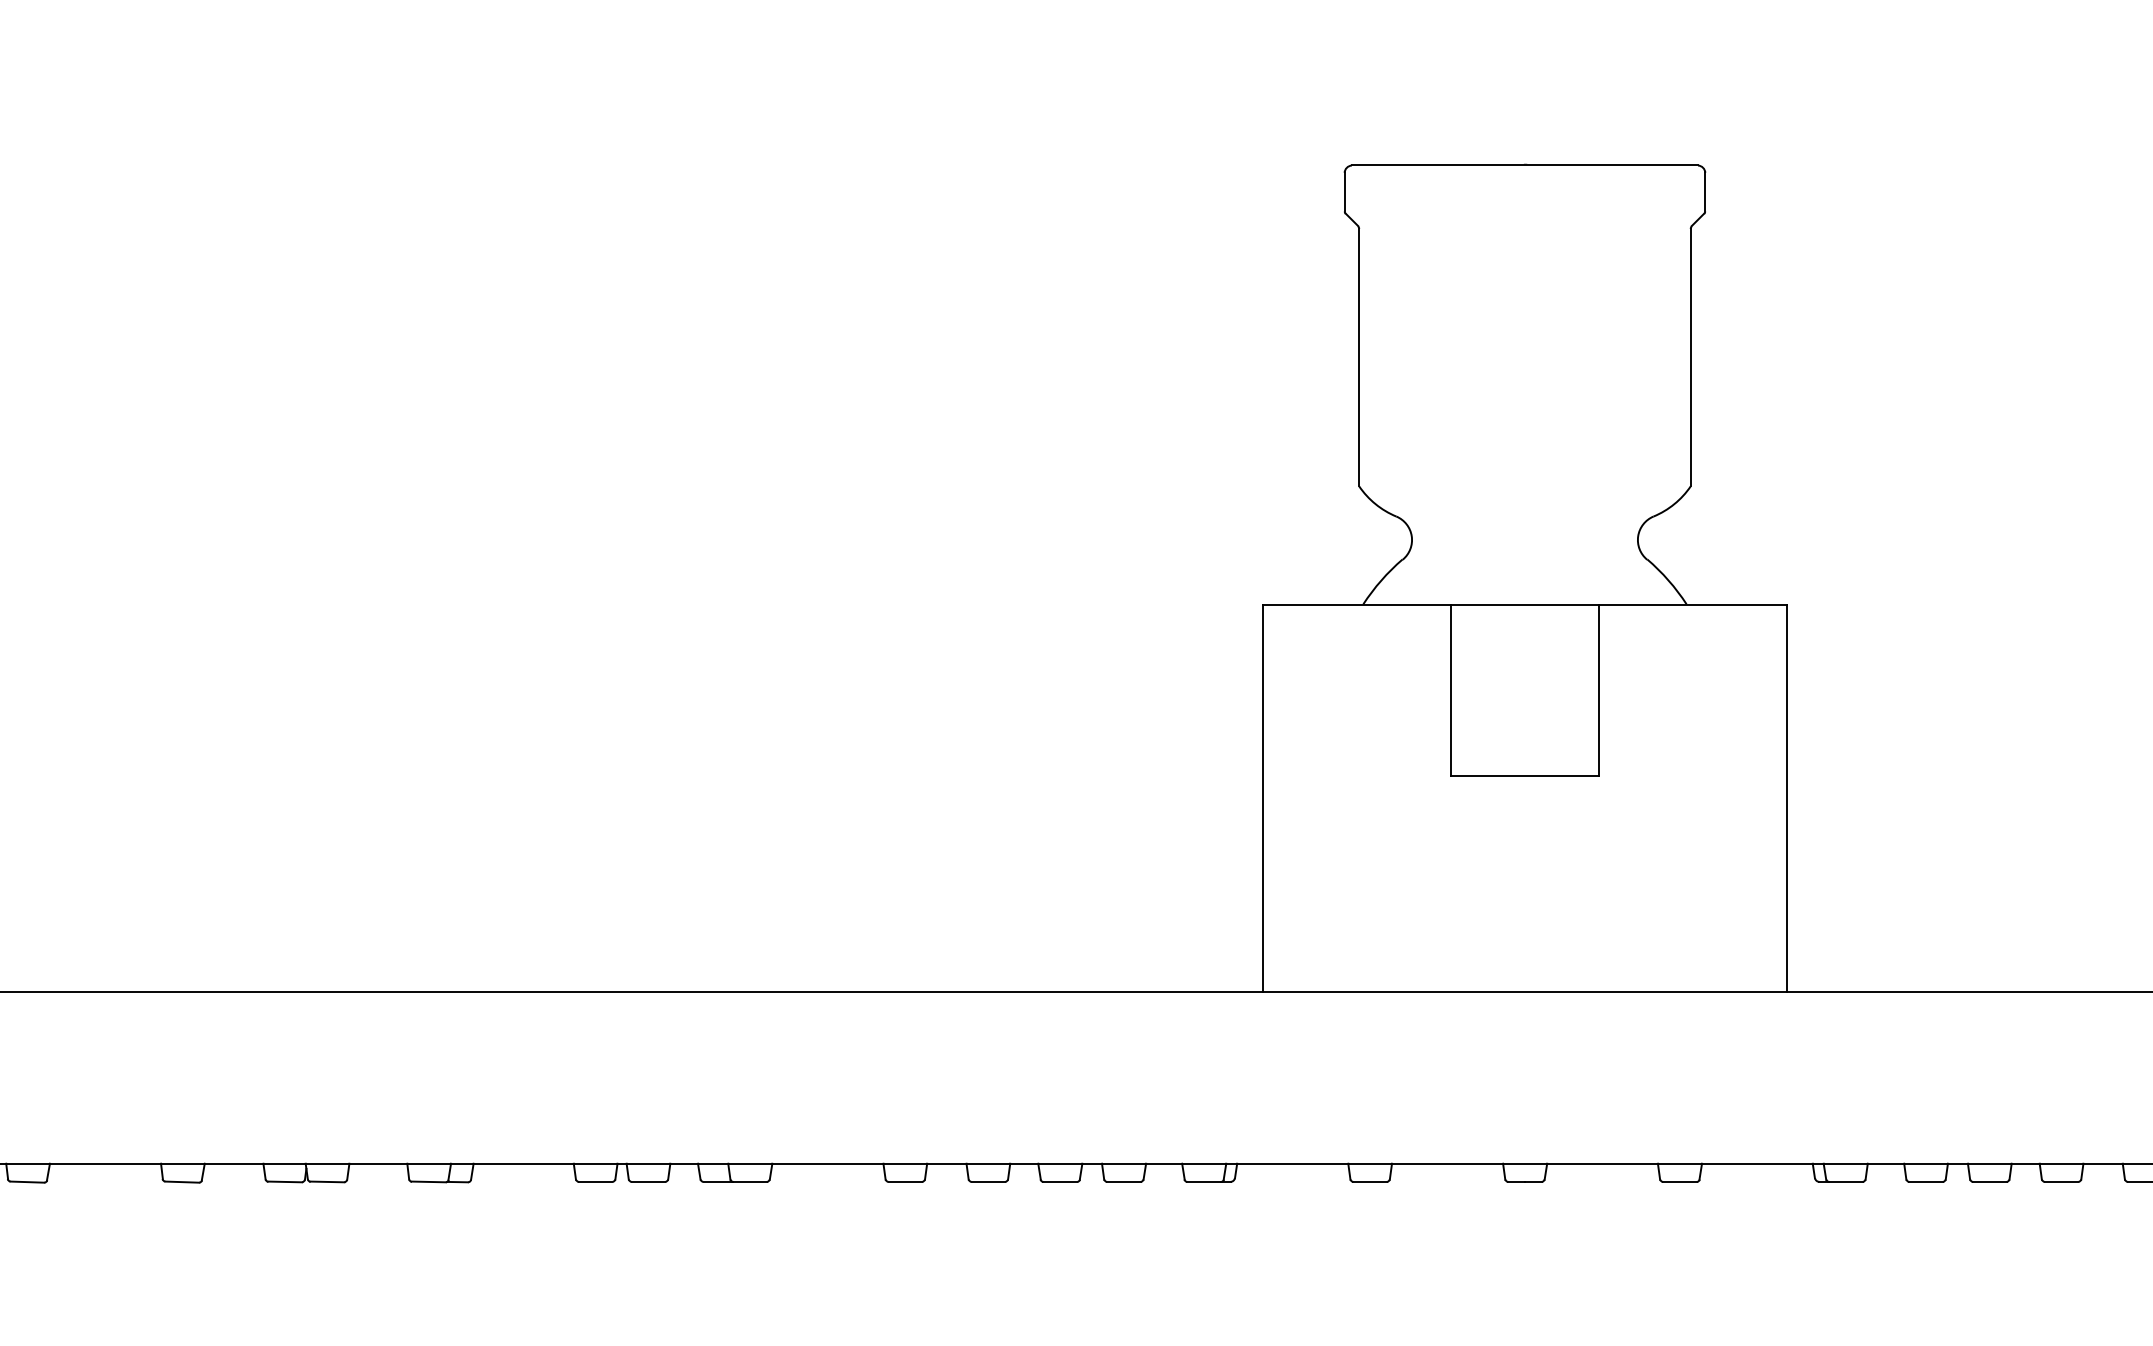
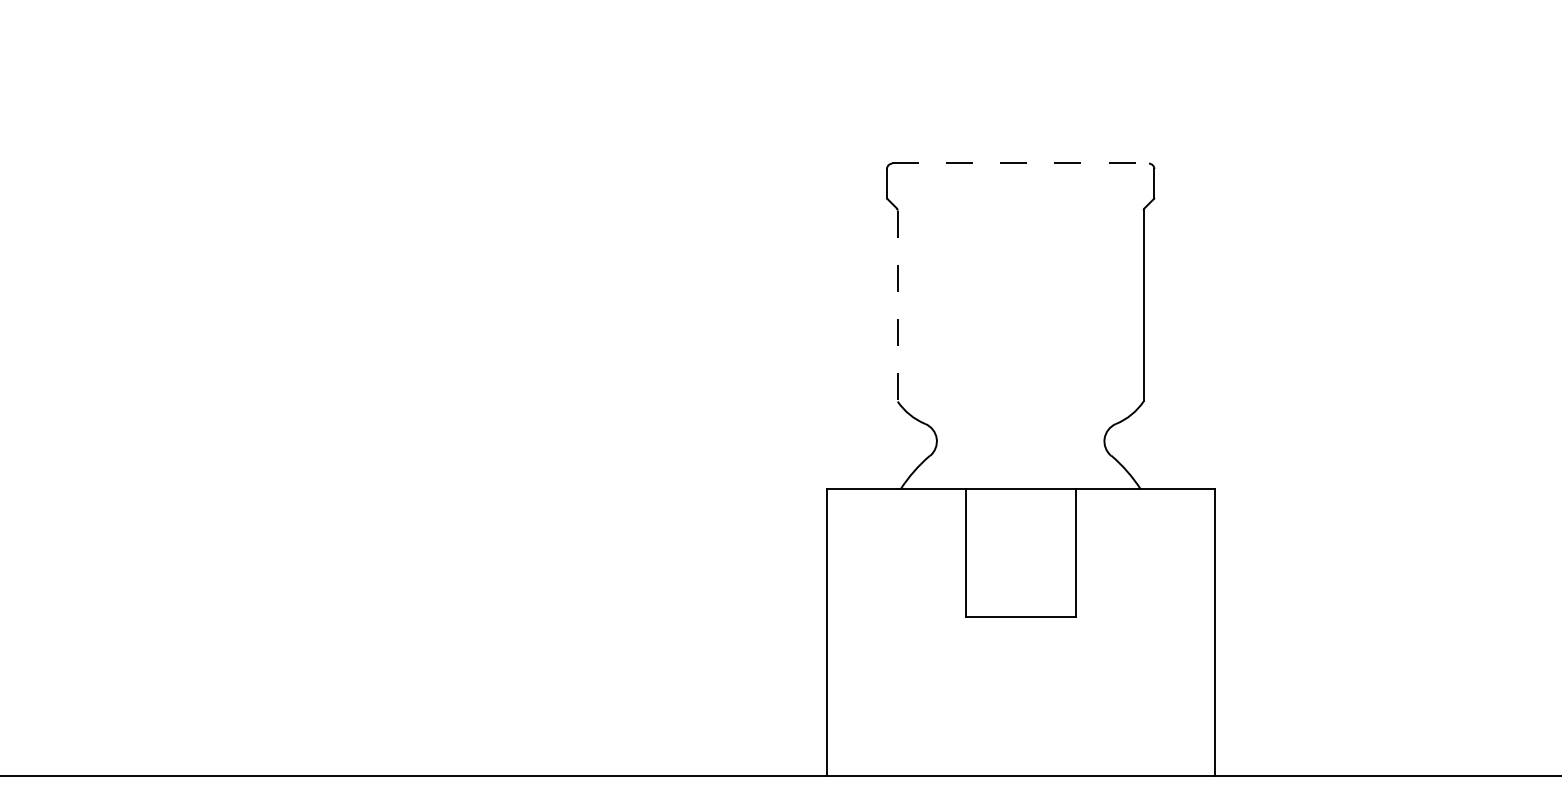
line: (1525, 165) -> (1021, 163), solid -> dashed
line: (1359, 357) -> (897, 305), solid -> dashed

